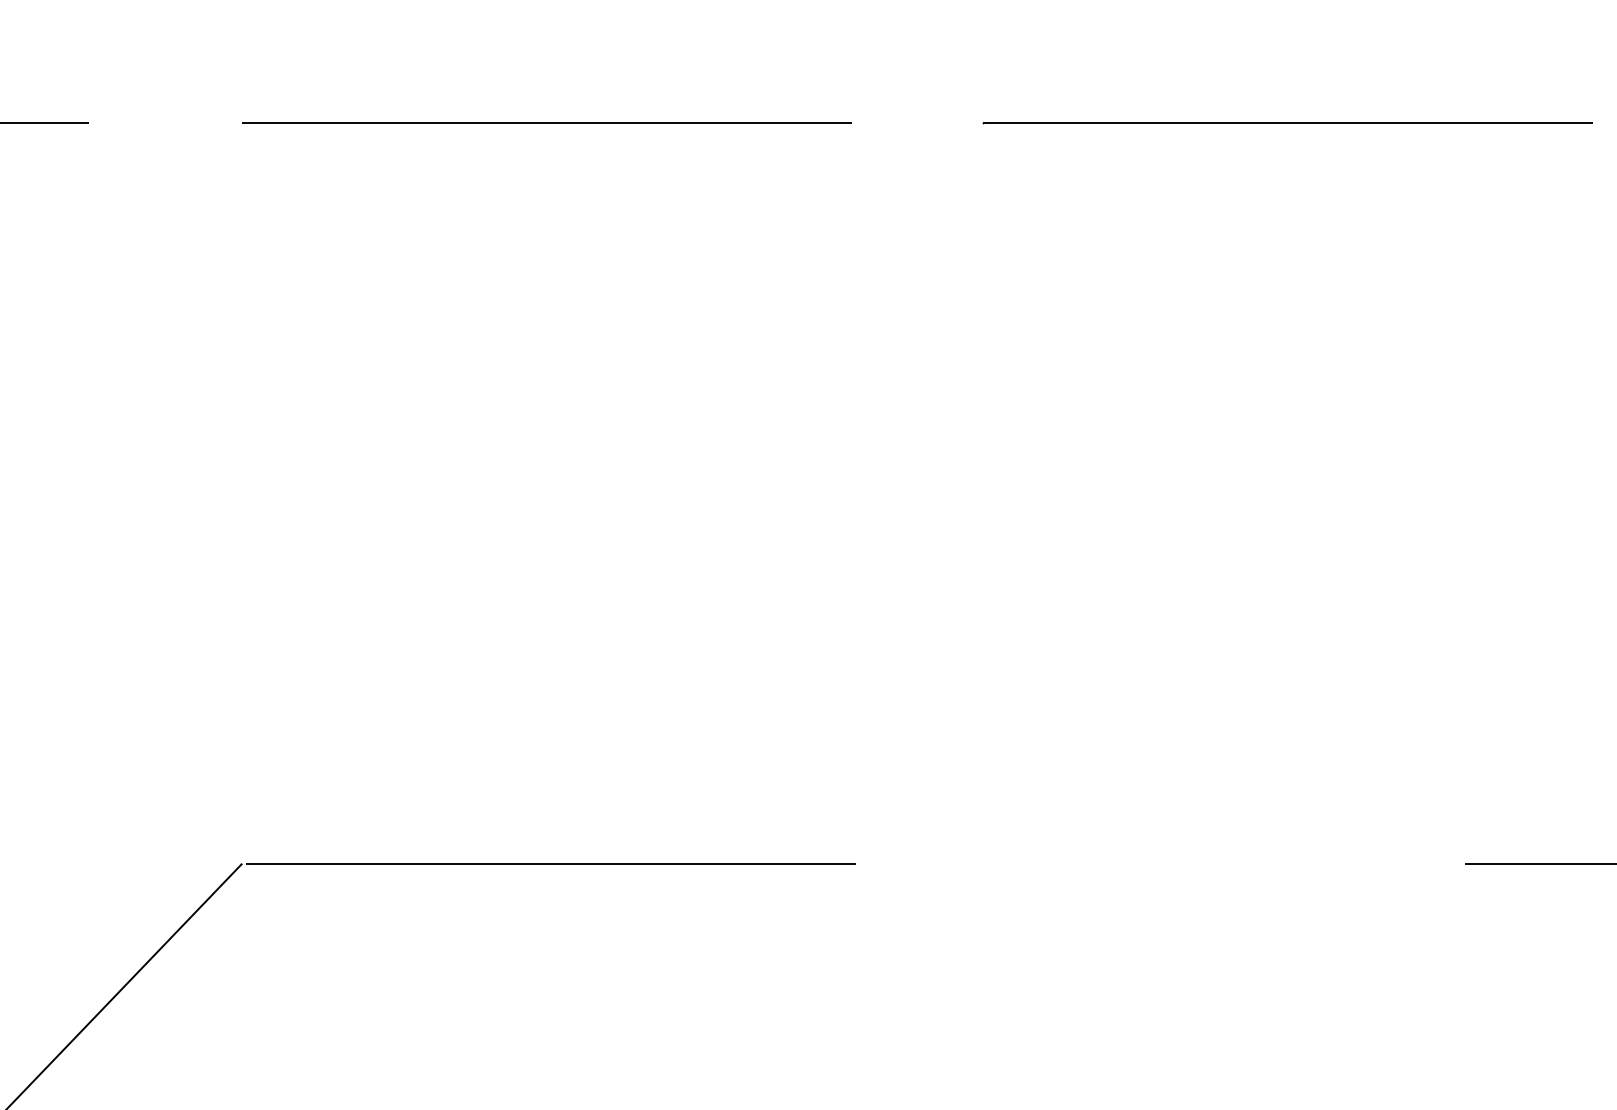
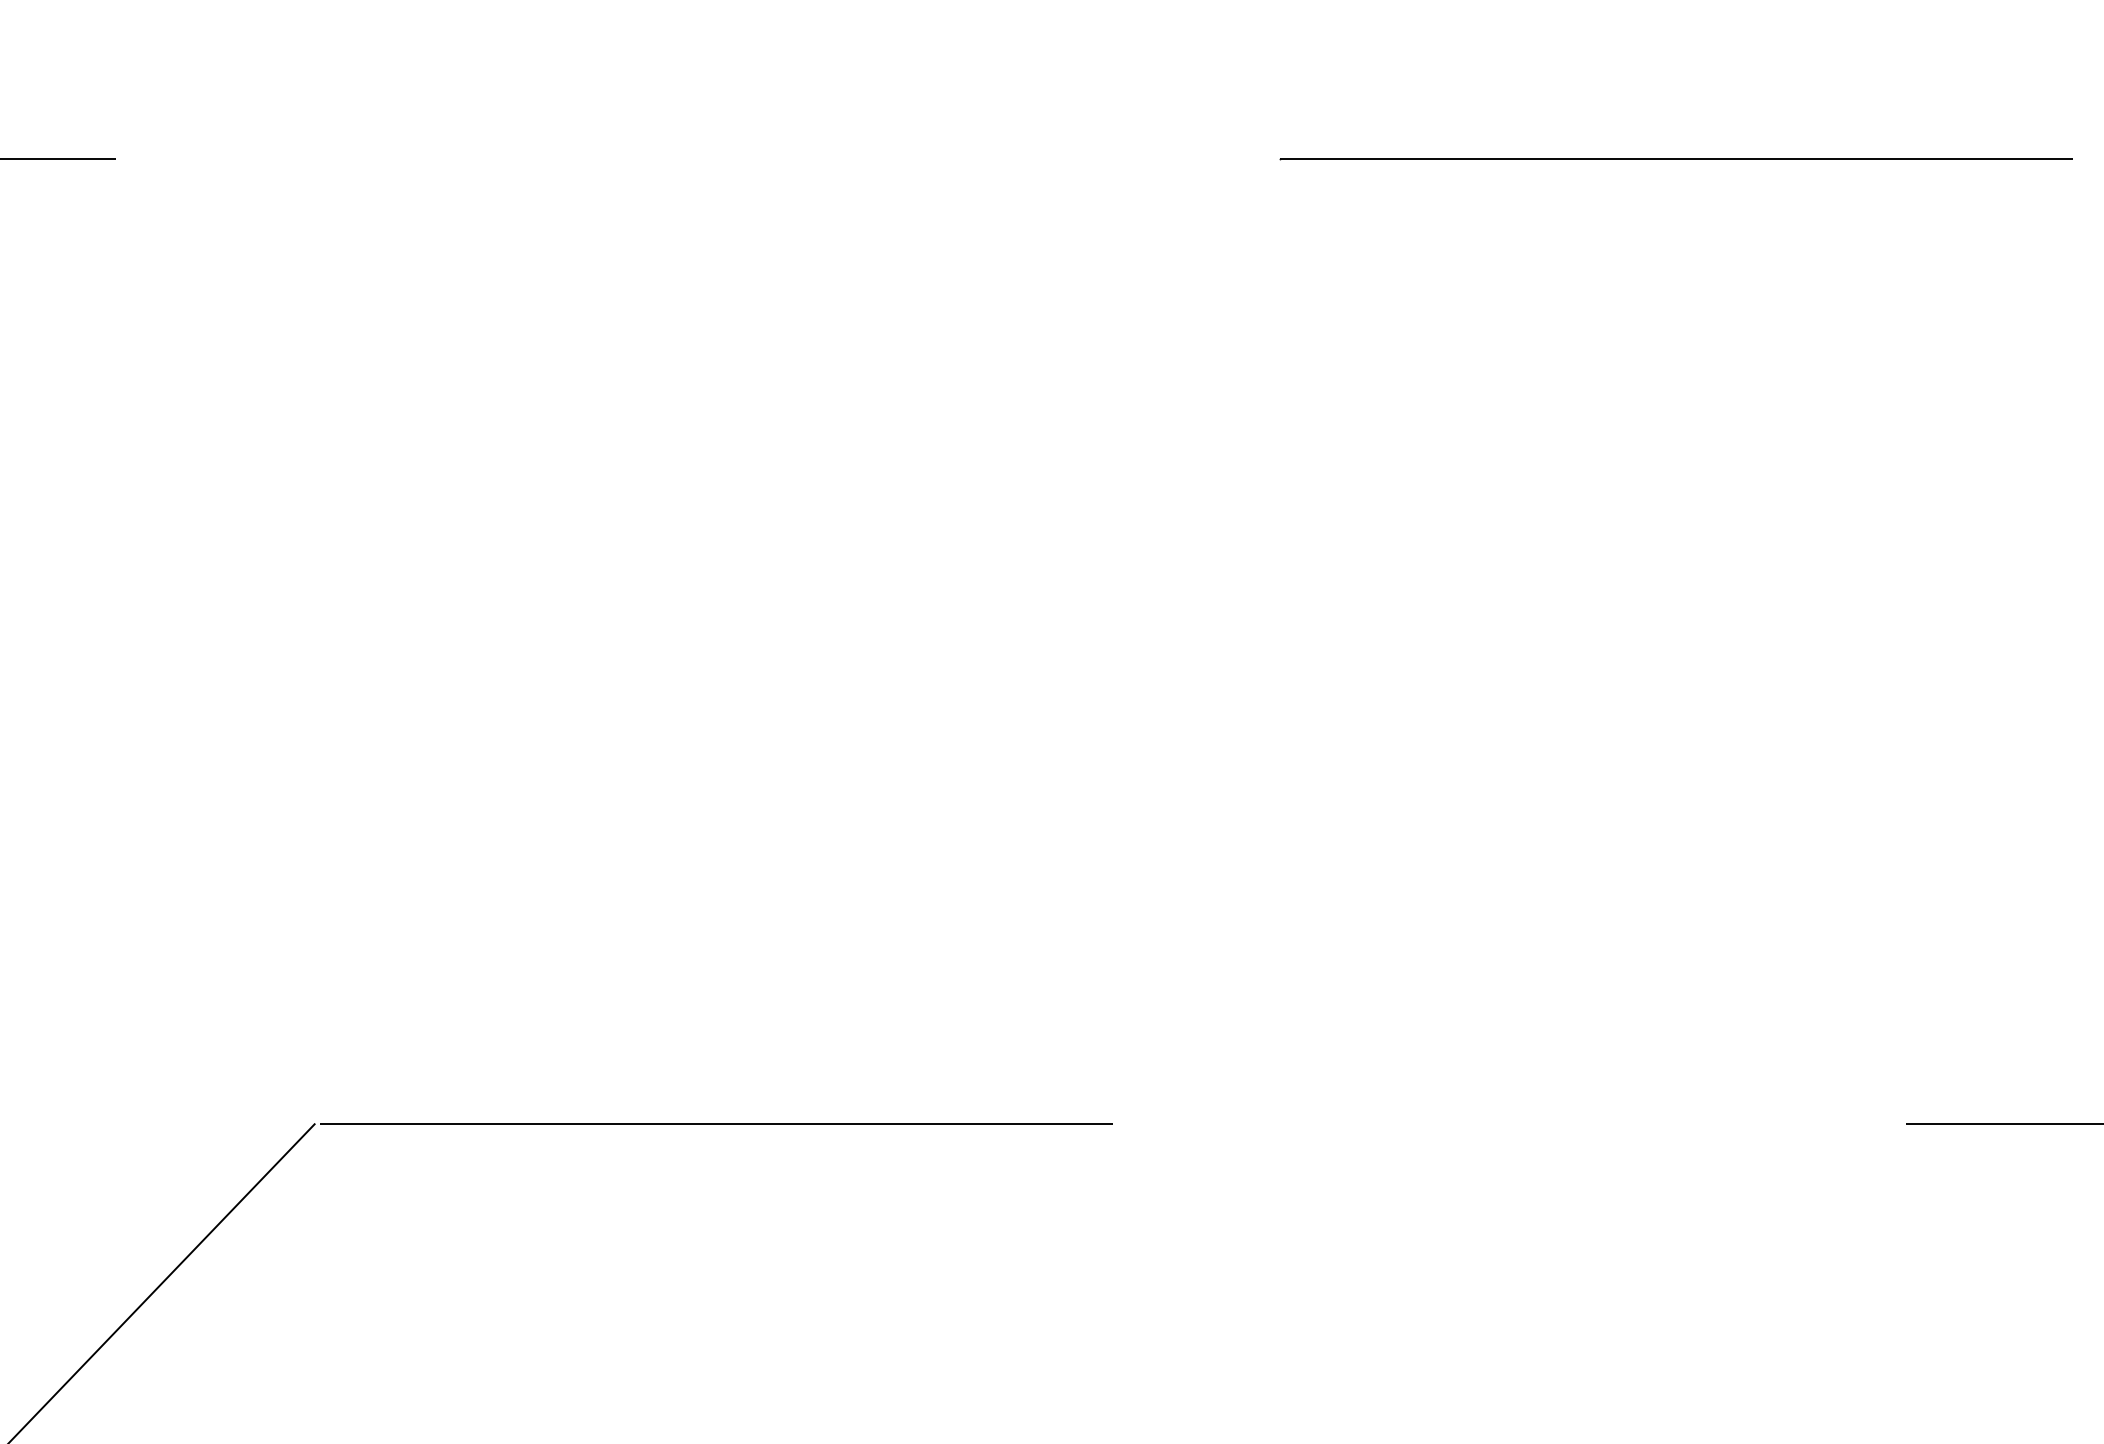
line: (546, 122) -> (711, 159), removed

